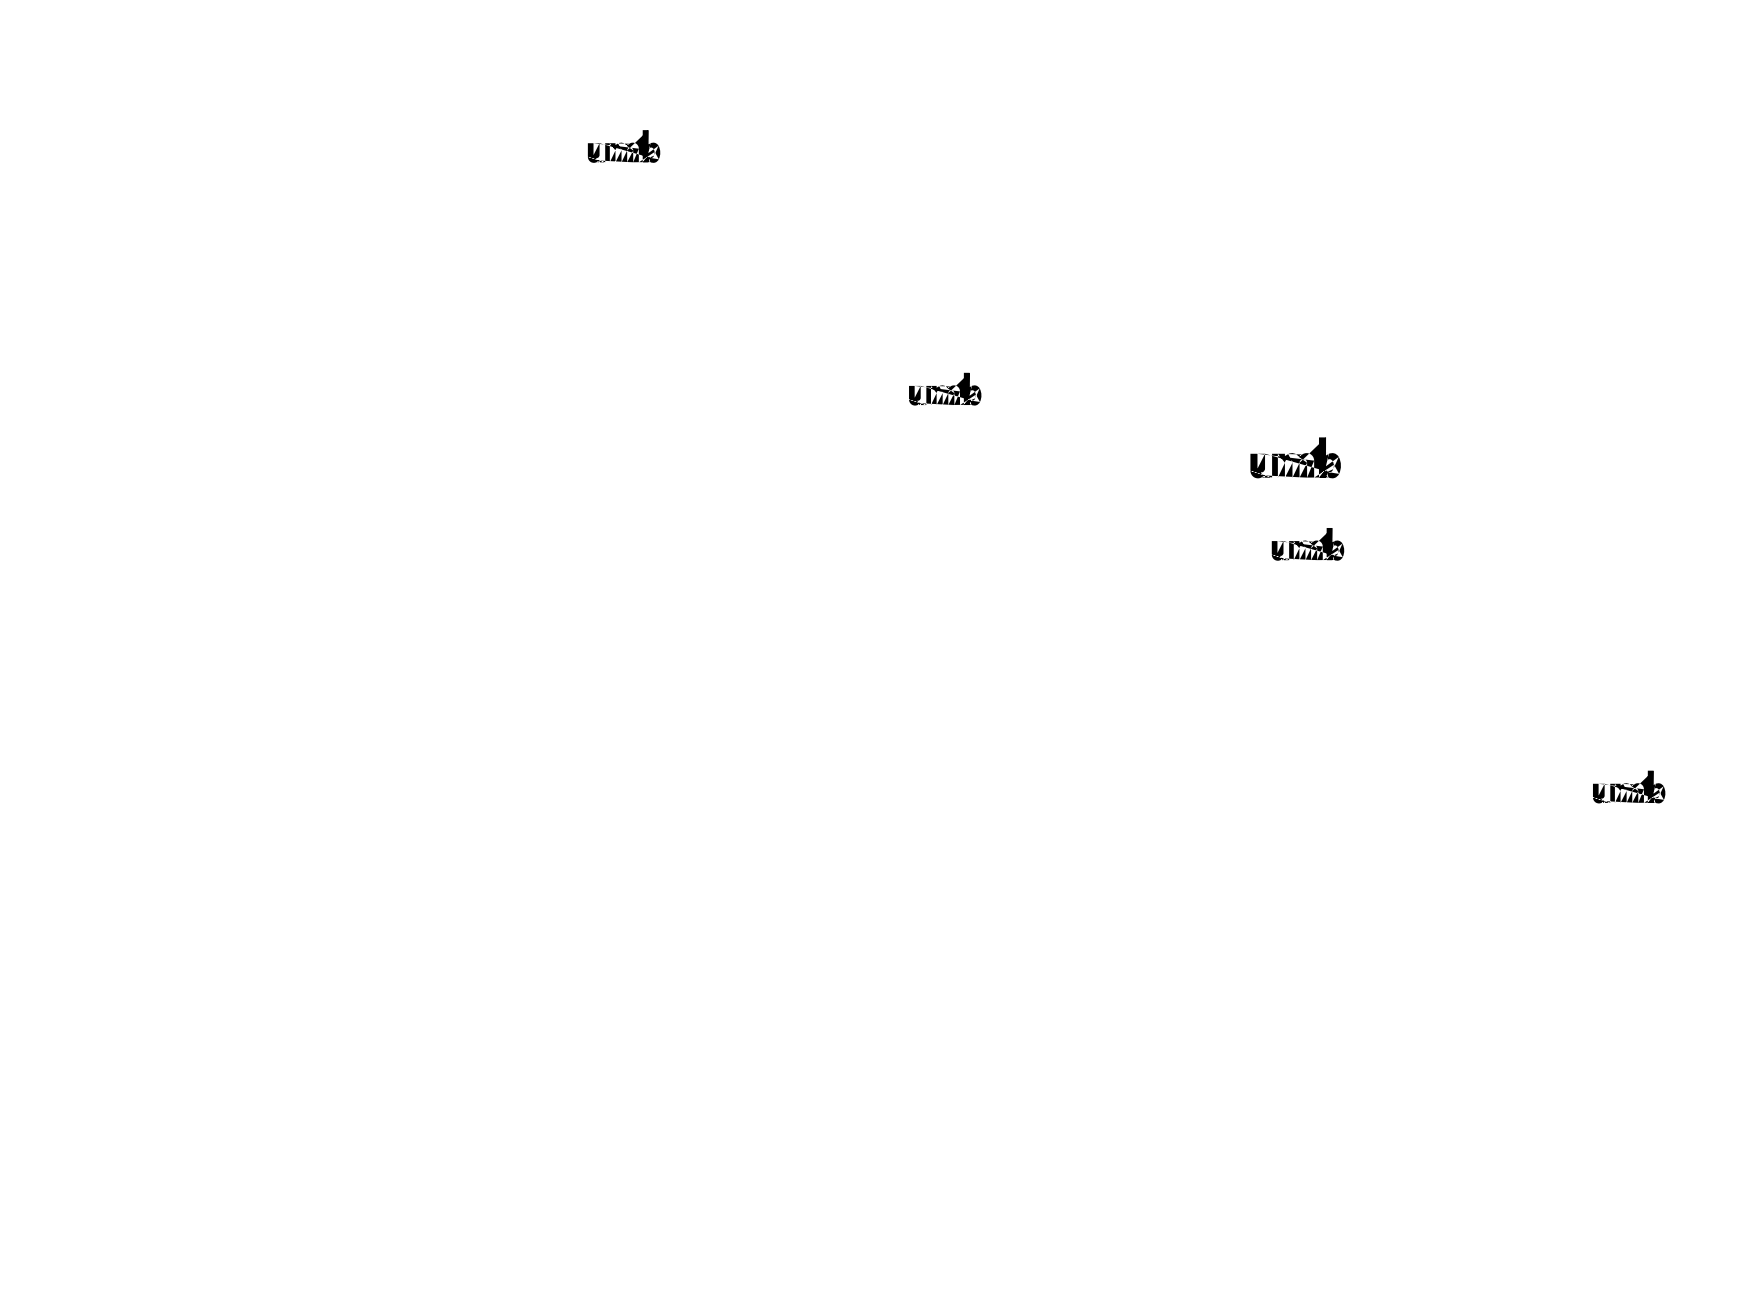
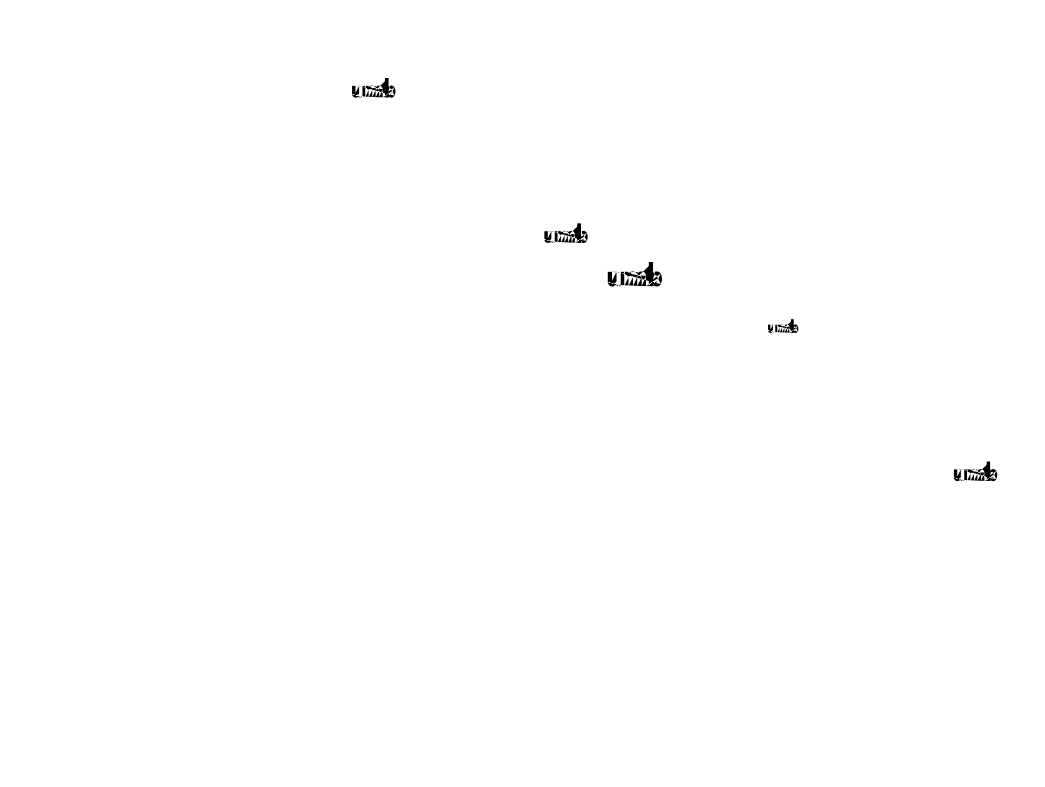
part: (1295, 458) -> (634, 274), moved
part: (1306, 543) -> (782, 325), size x0.7

